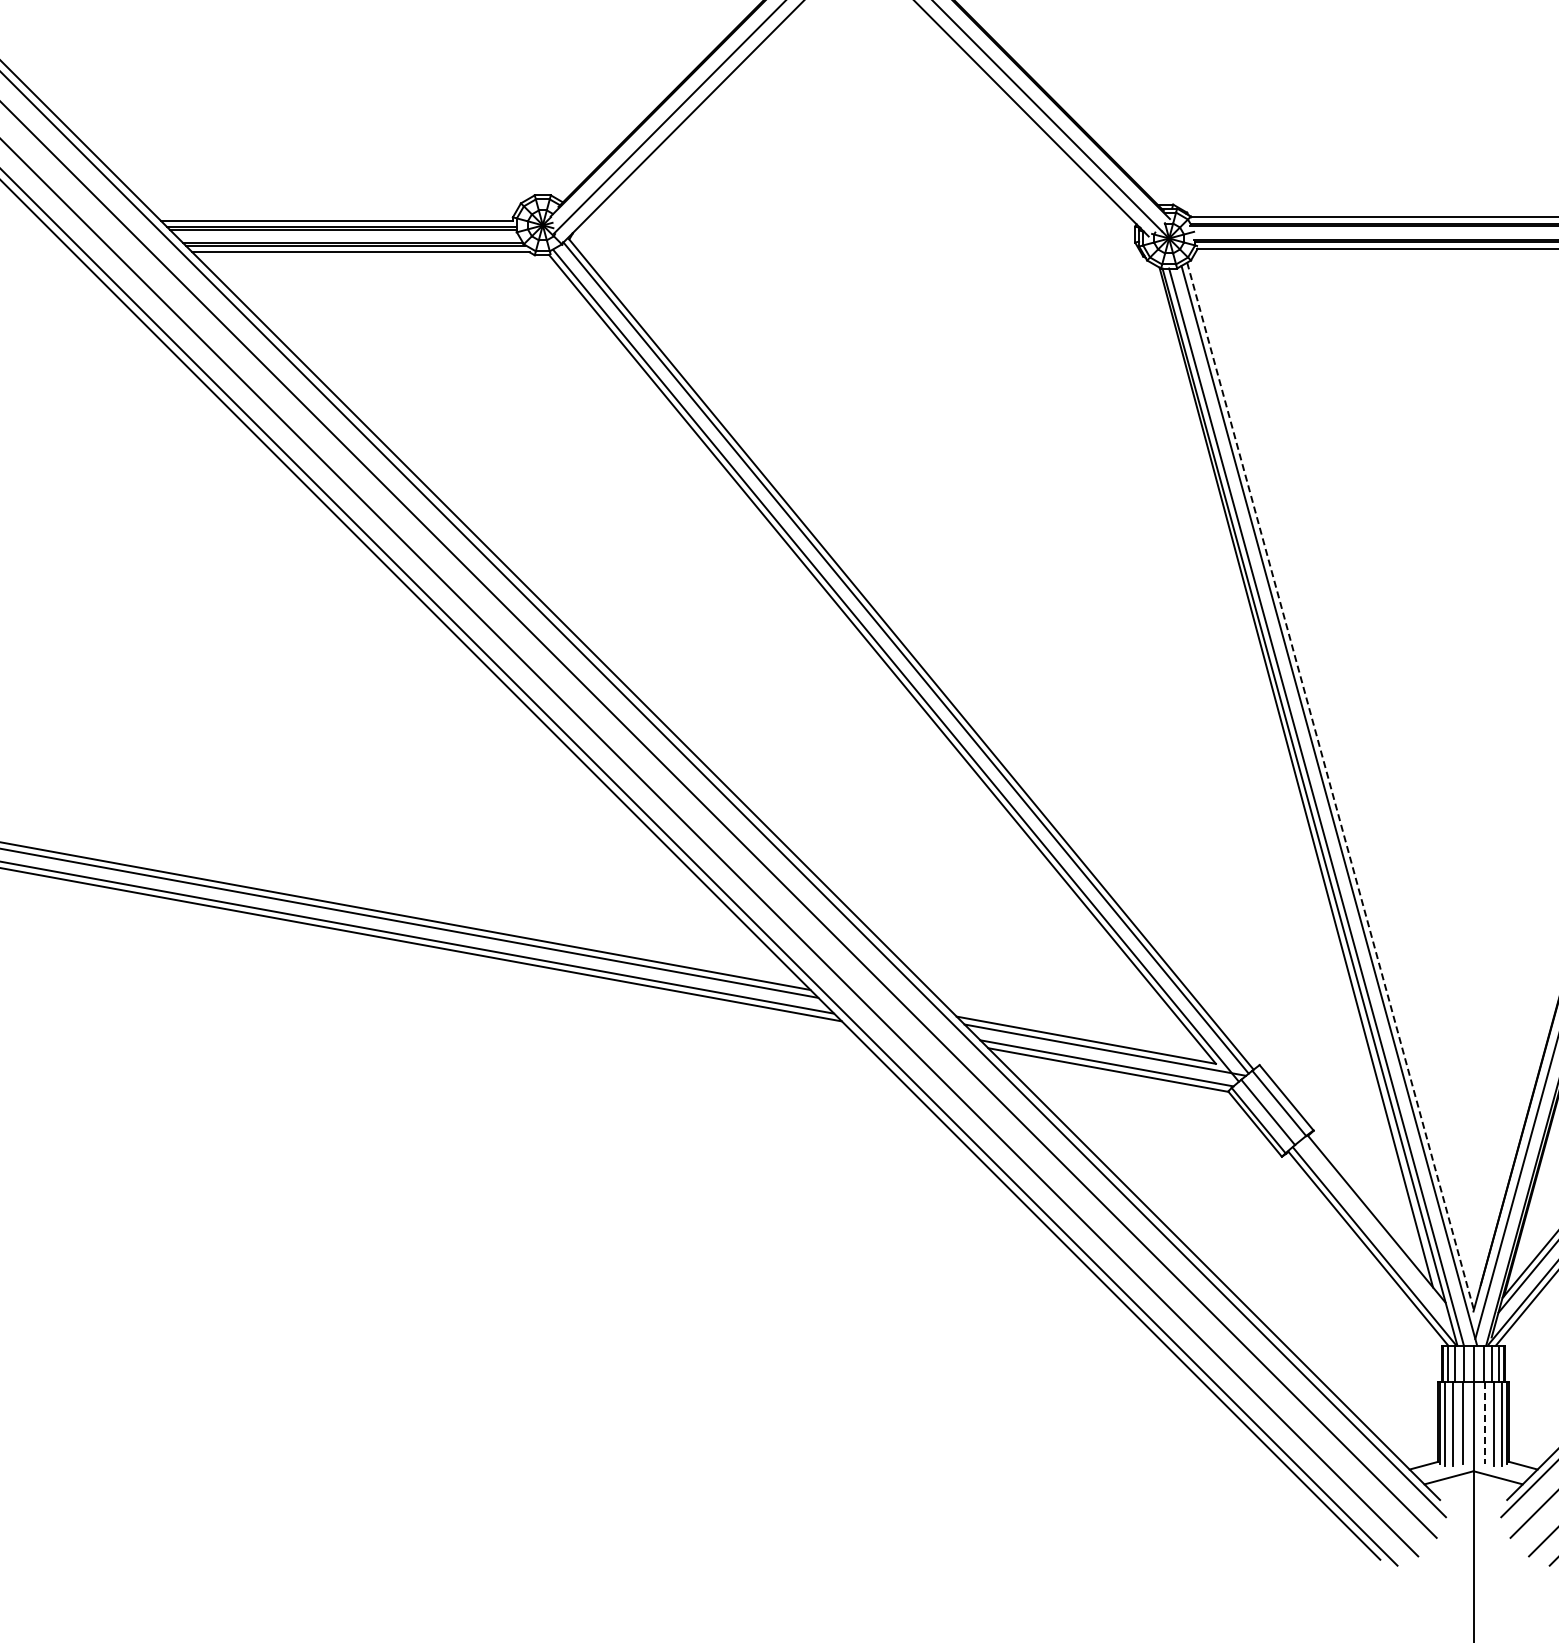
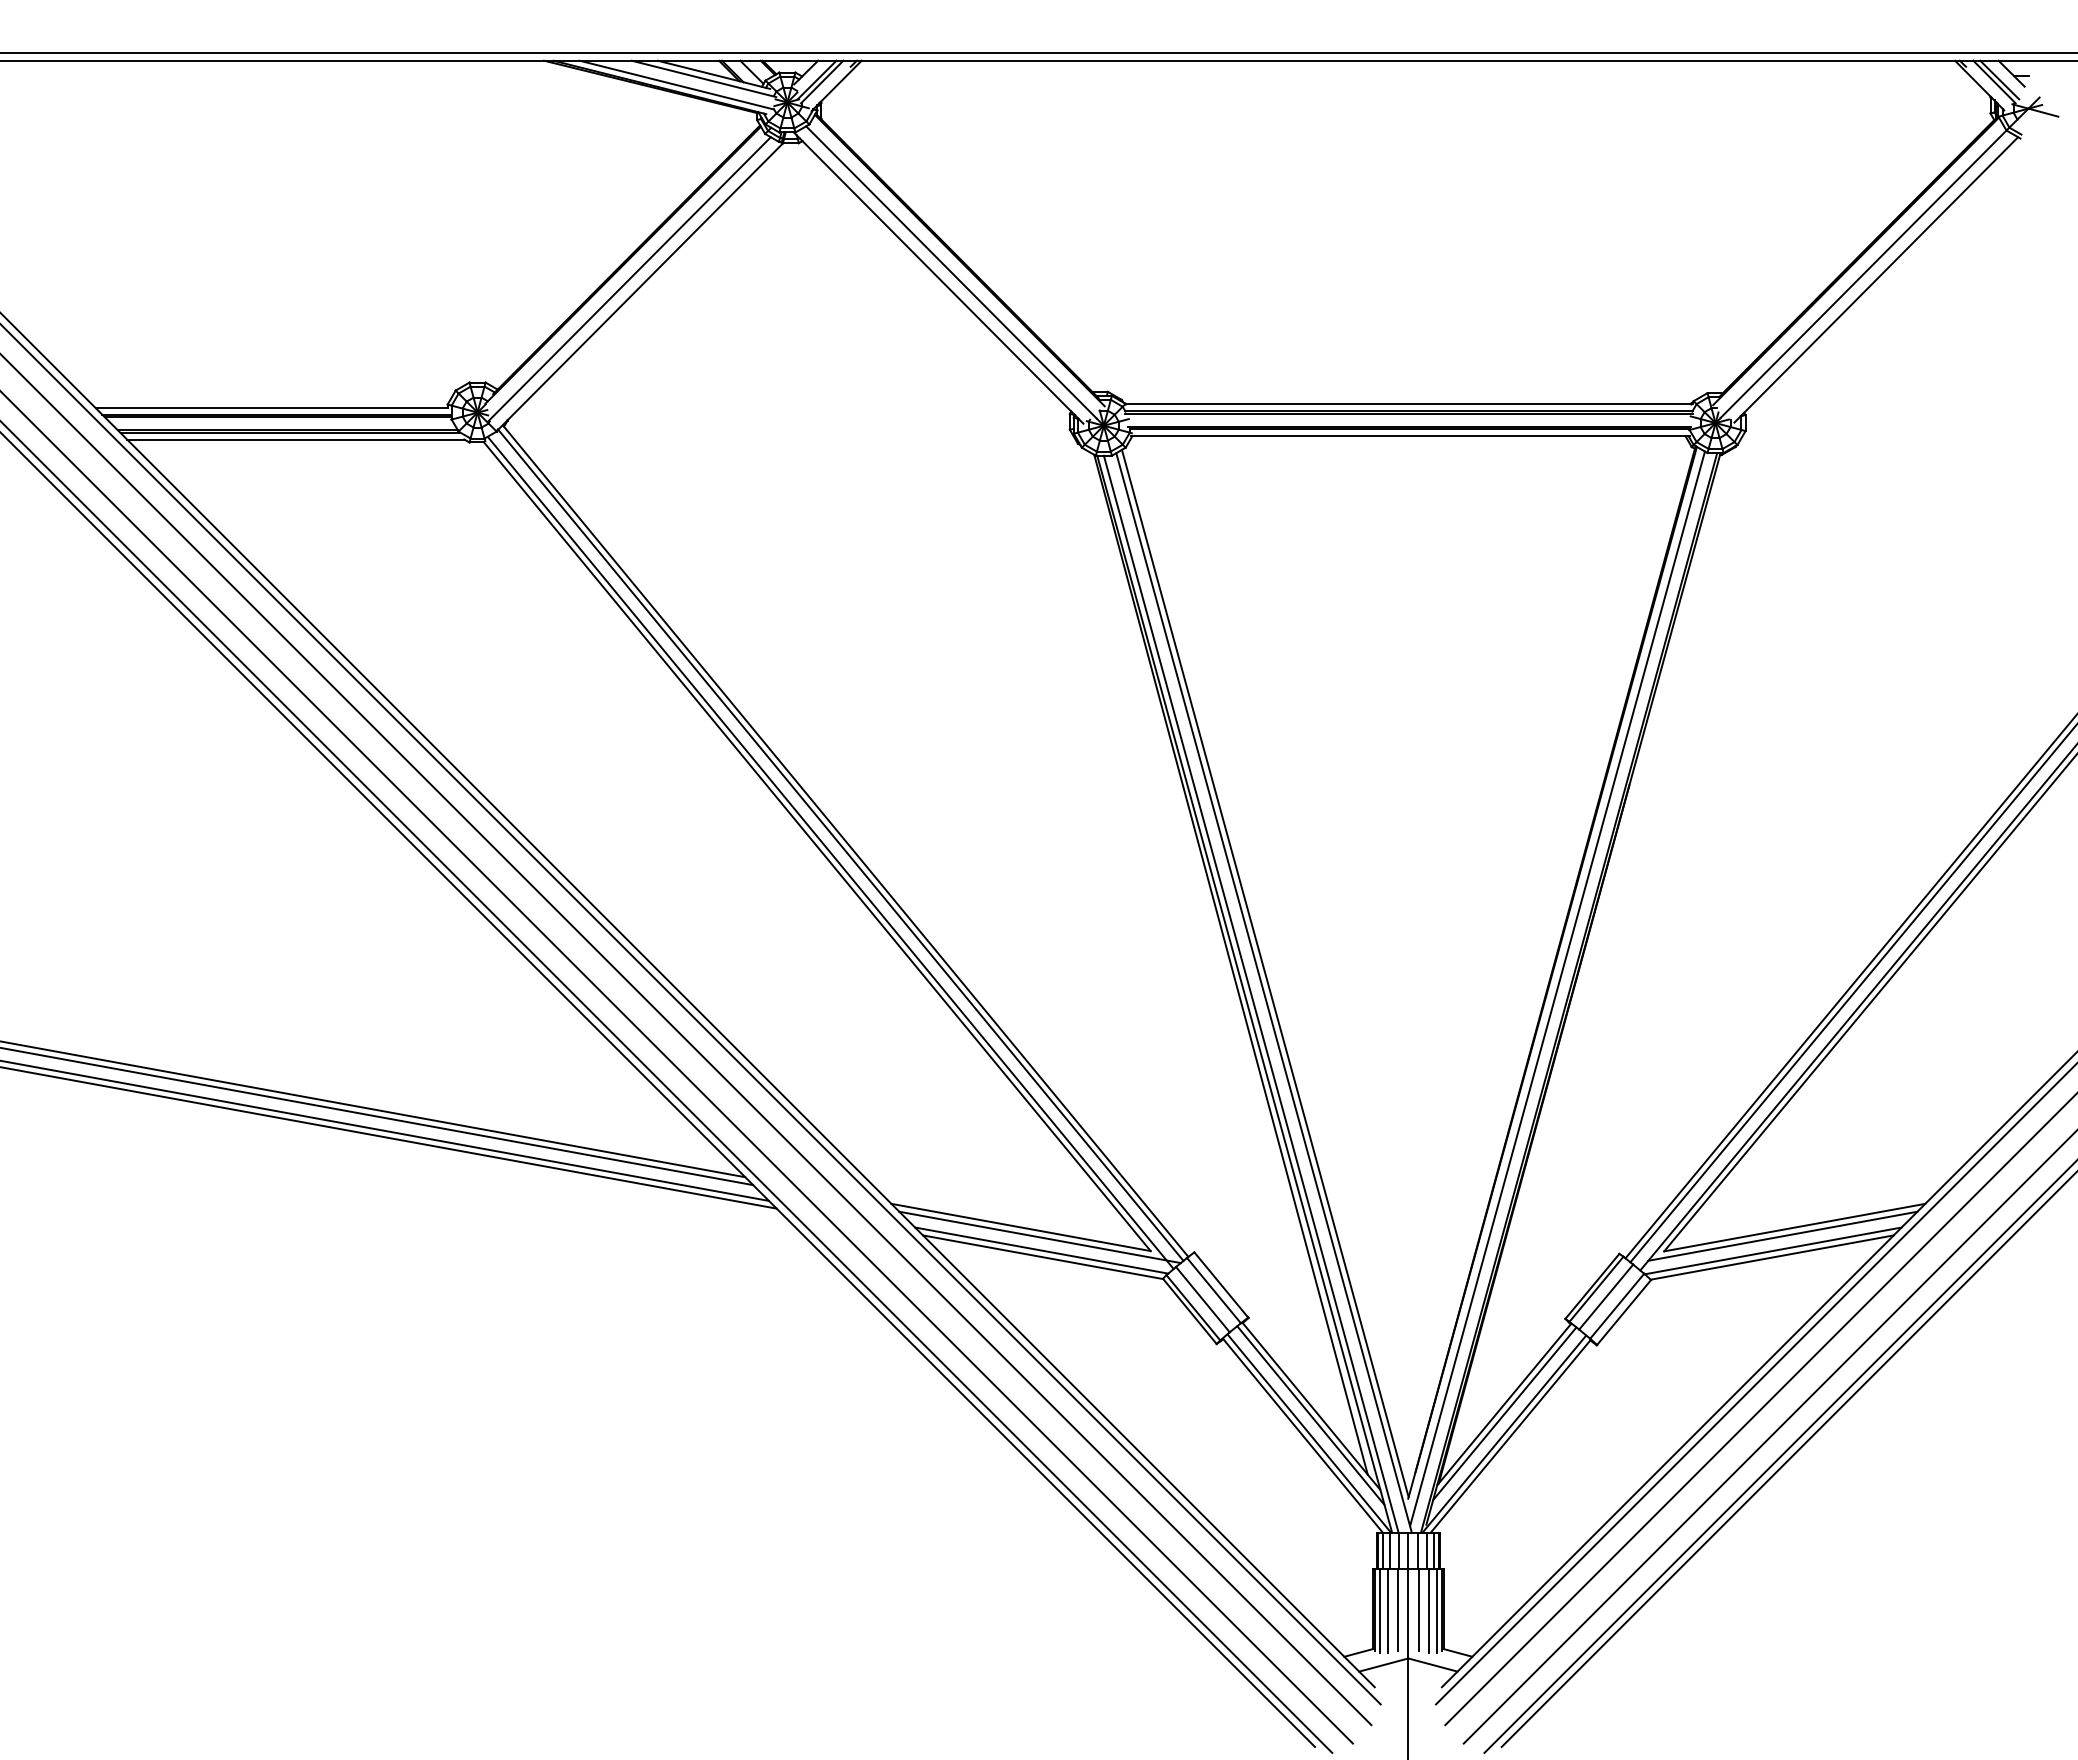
line: (1330, 786) -> (1265, 973), dashed -> solid
line: (1375, 1228) -> (1310, 1415), added
line: (1484, 1423) -> (1419, 1610), dashed -> solid

